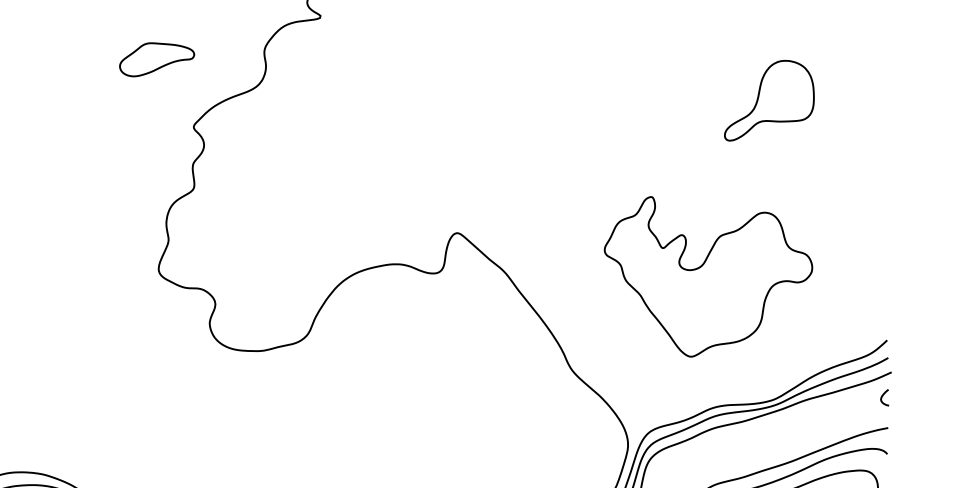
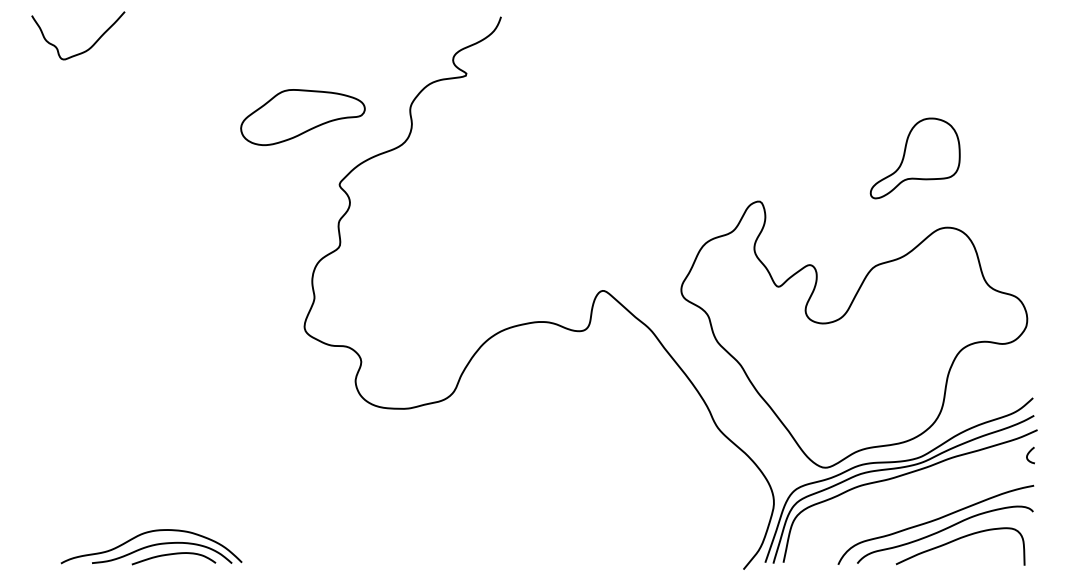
part: (156, 59) -> (302, 117), size x1.67
part: (708, 276) -> (854, 334), size x1.67

